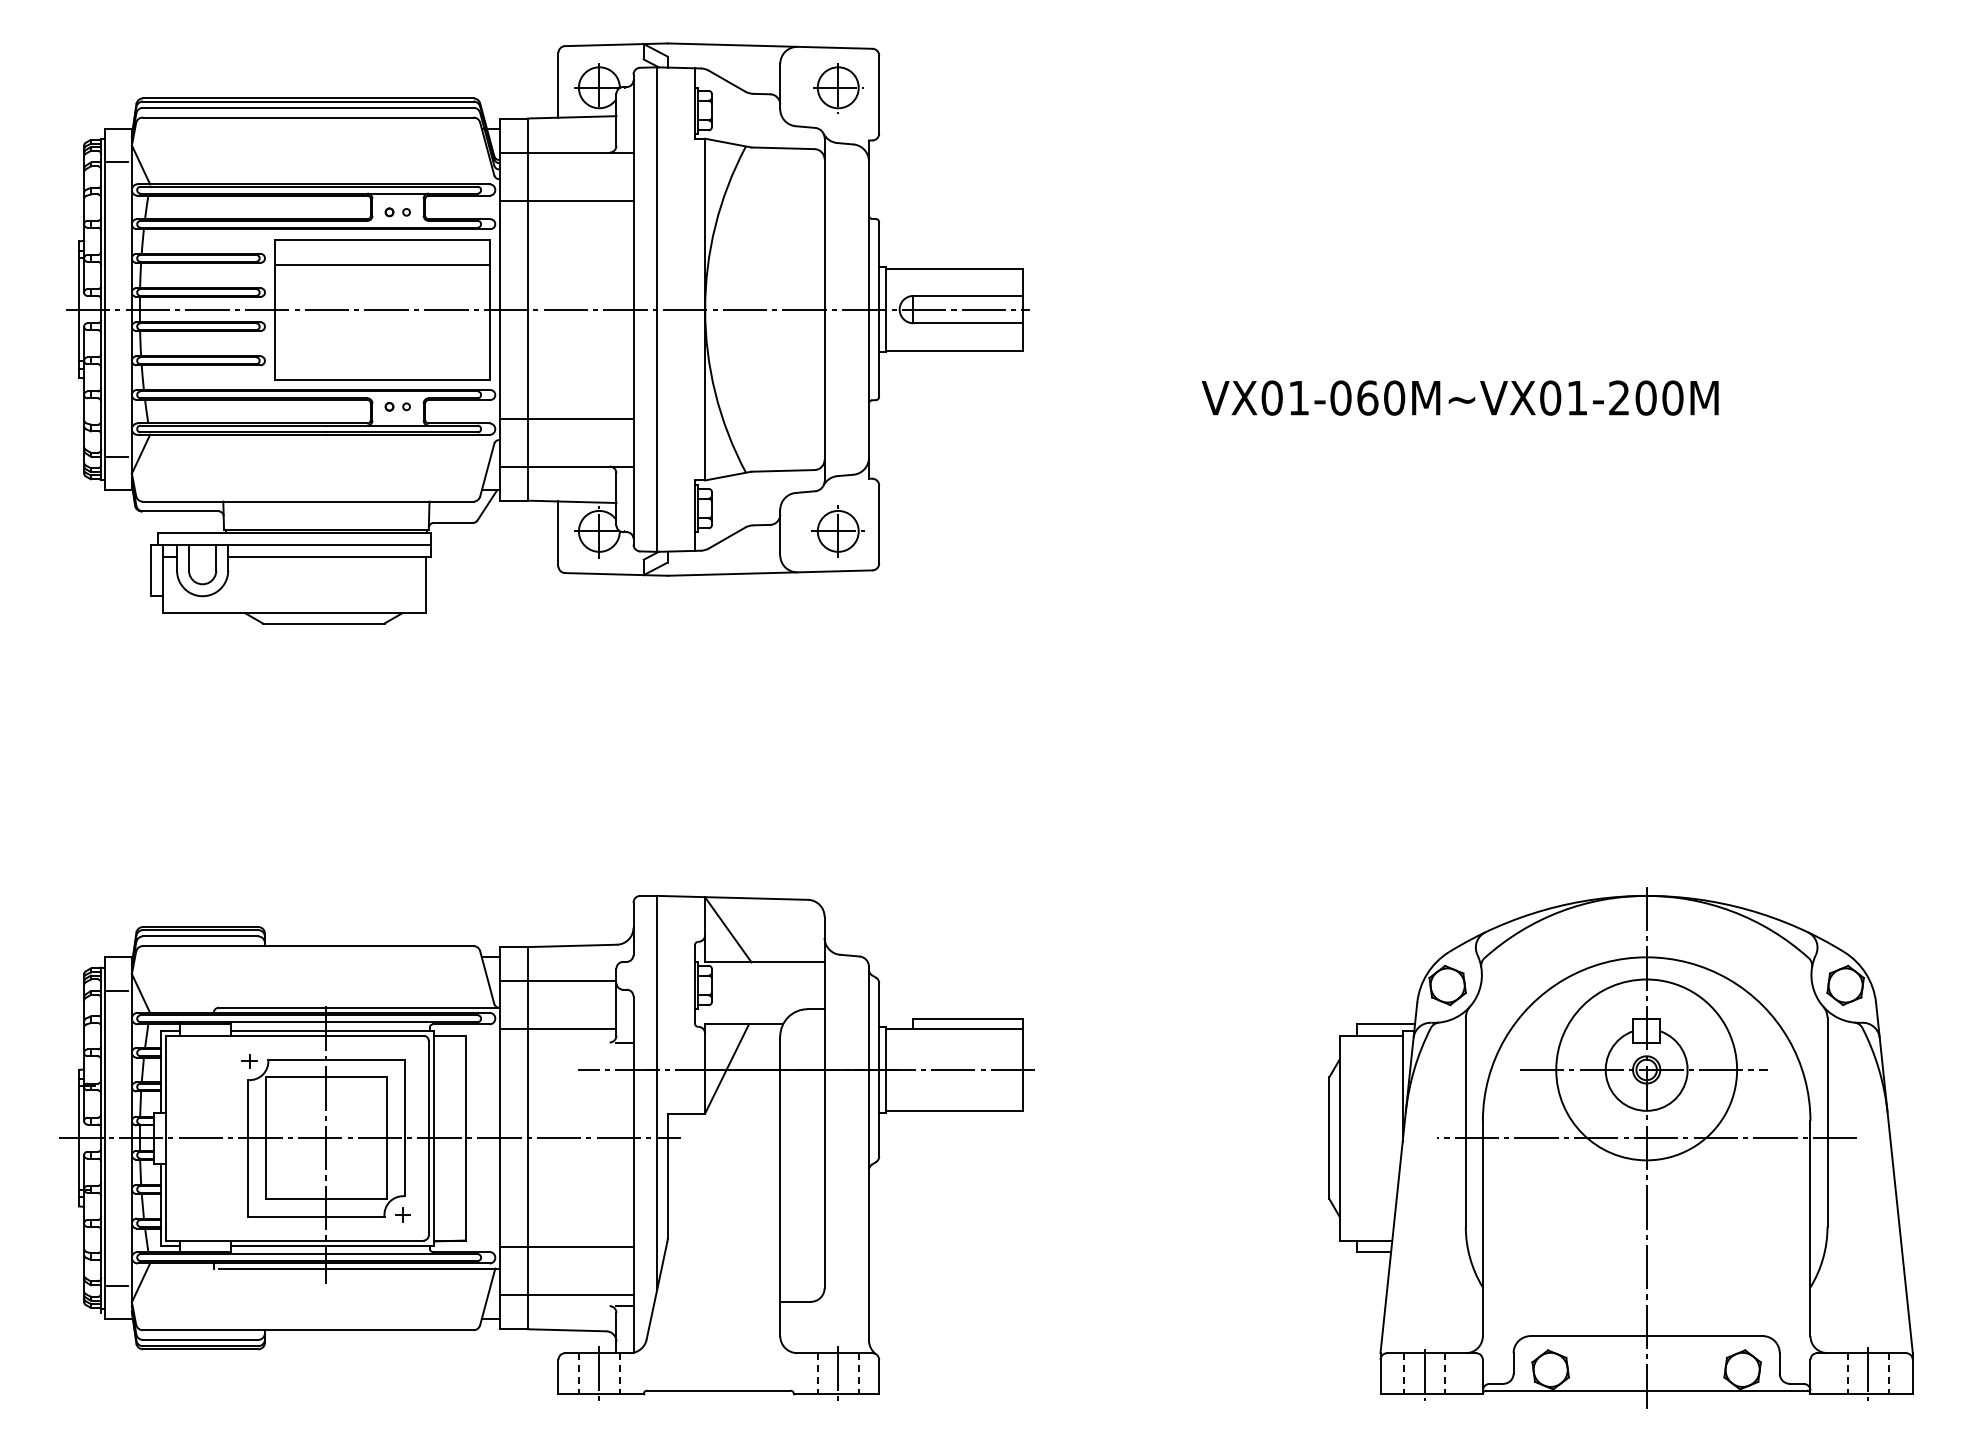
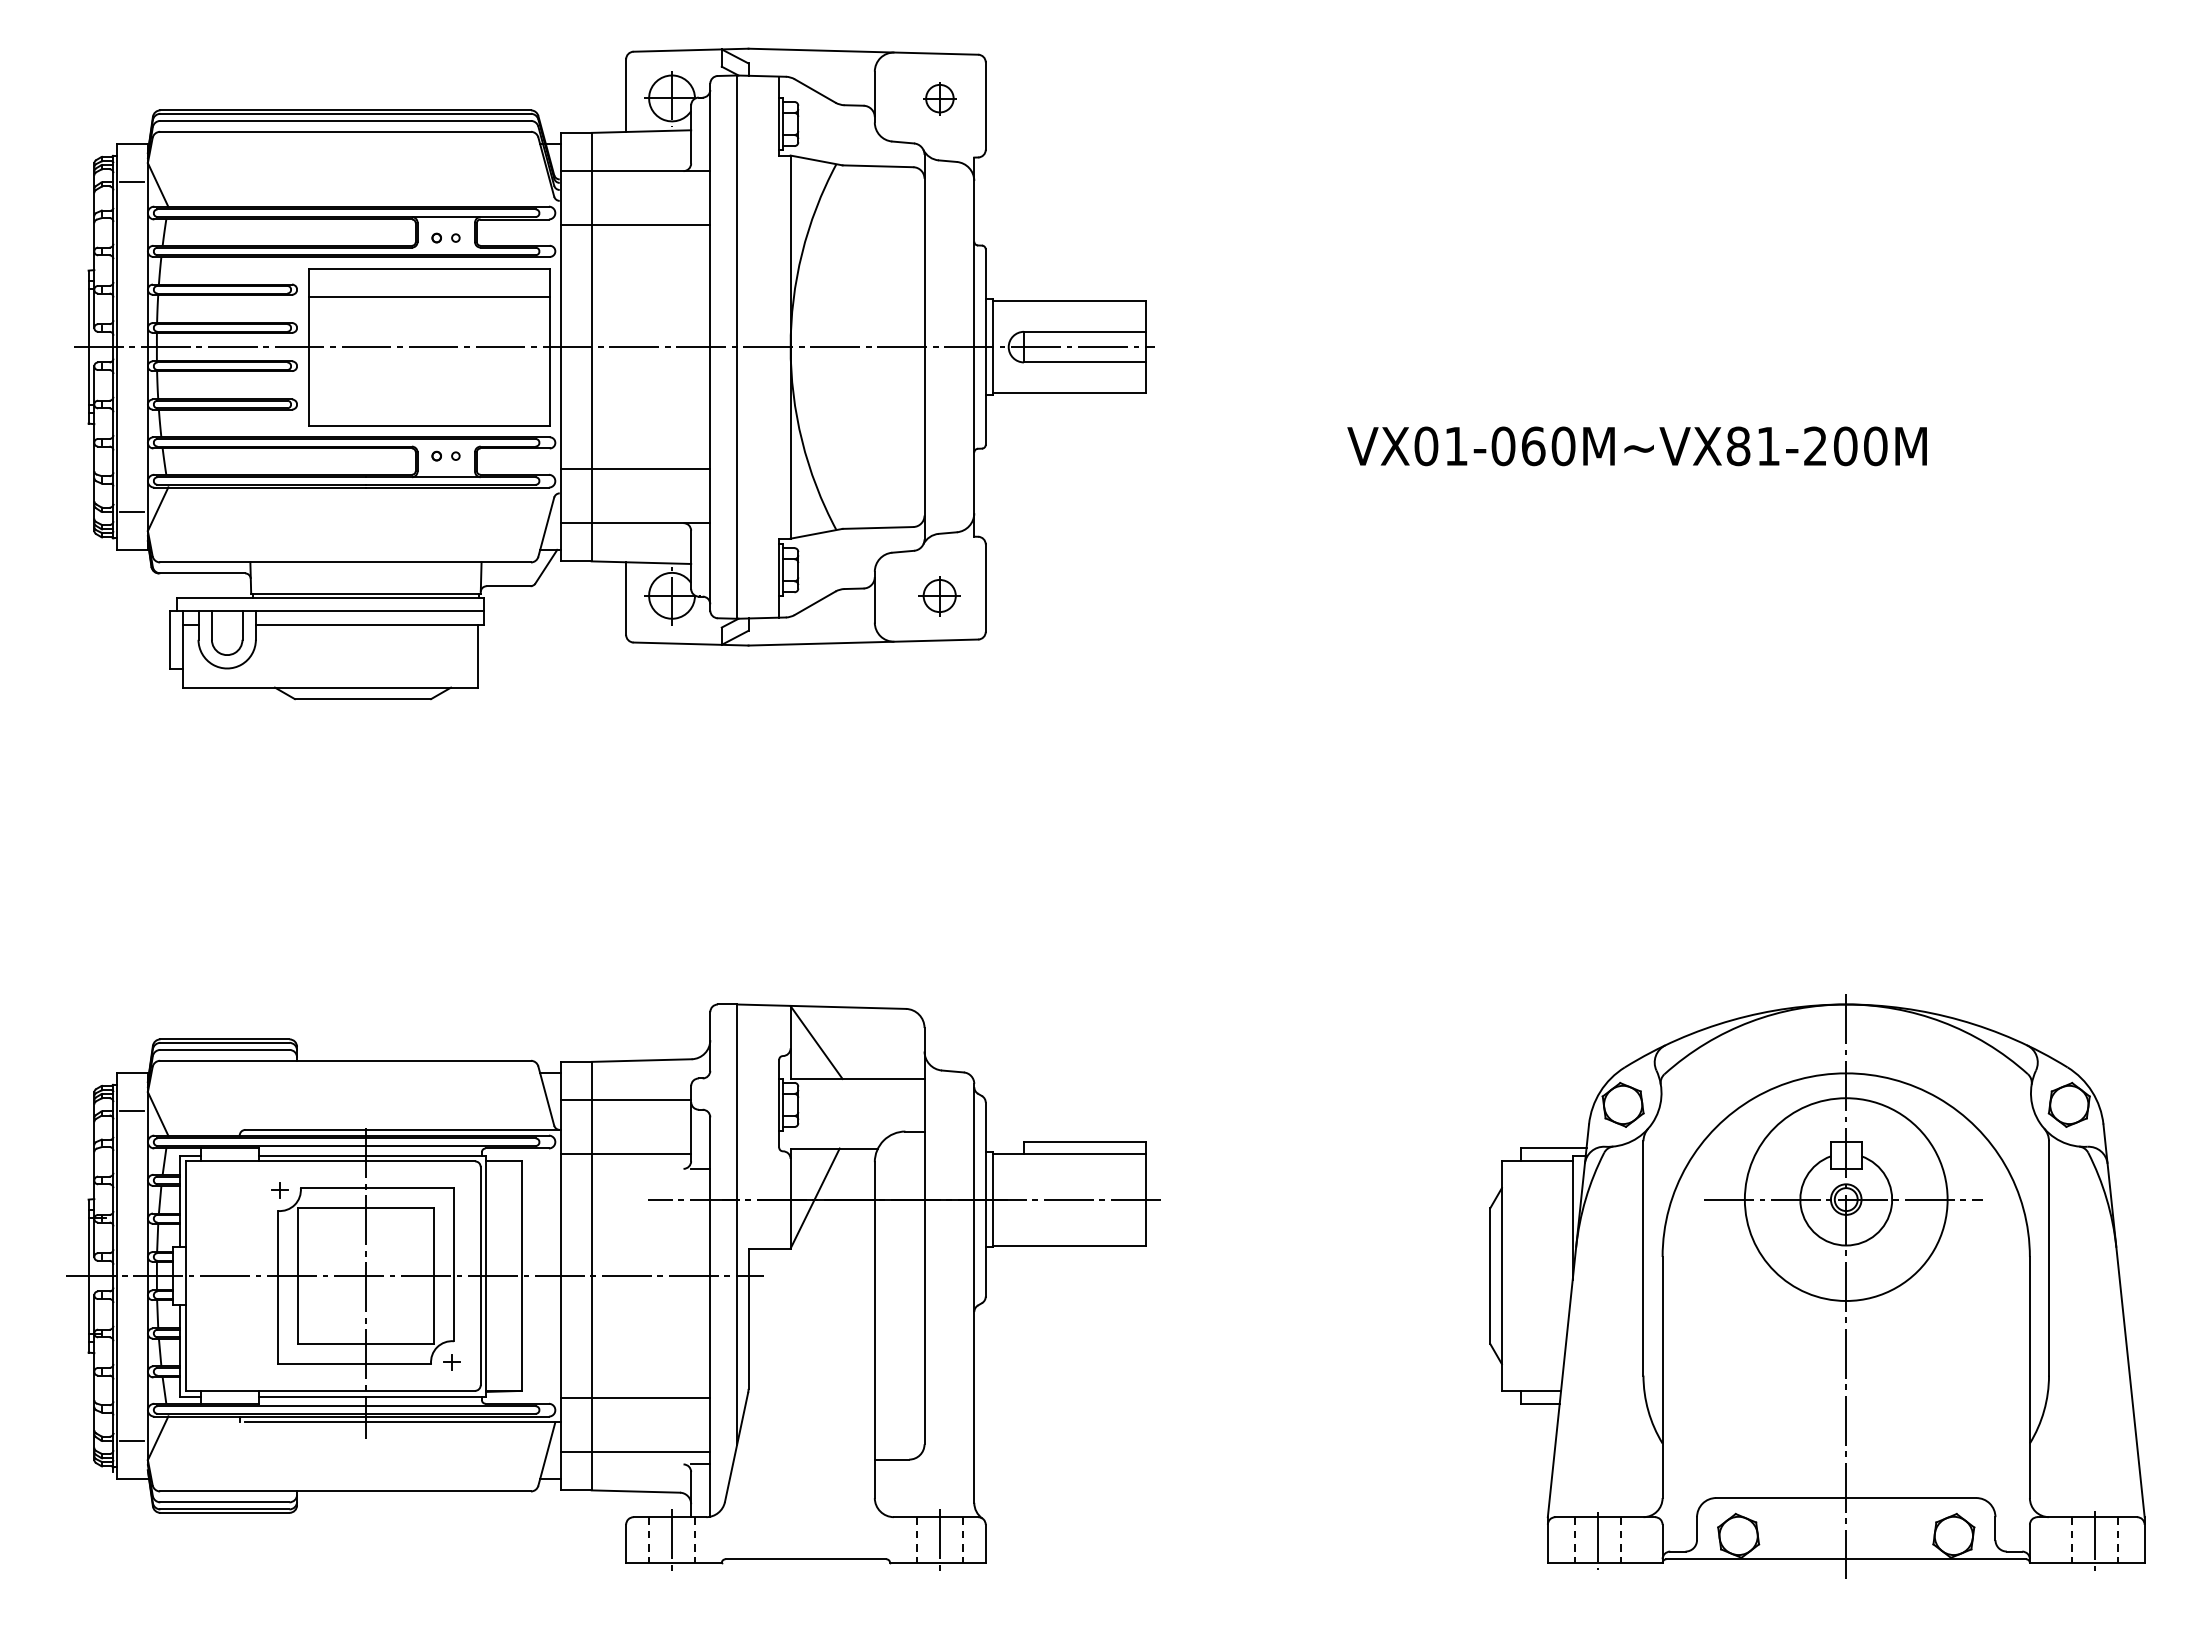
part: (837, 87) -> (939, 98), size x0.6
text: (1550, 397) -> (1738, 445), VX01-060M~VX01-200M -> VX01-060M~VX81-200M
part: (837, 532) -> (939, 596), size x0.7
line: (1646, 1138) -> (1846, 1276), removed

